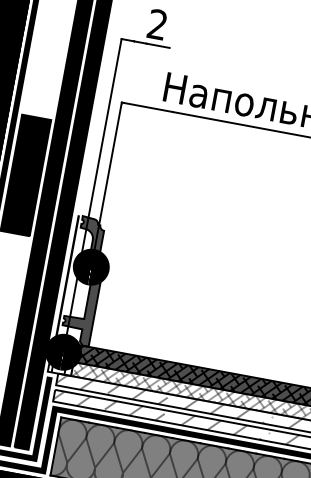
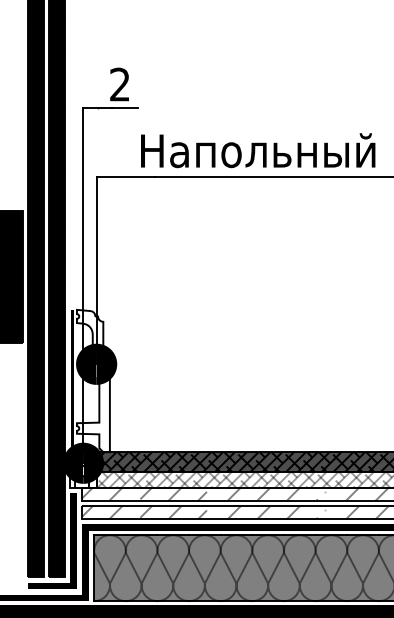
fill: (85, 280) -> (92, 380), removed

